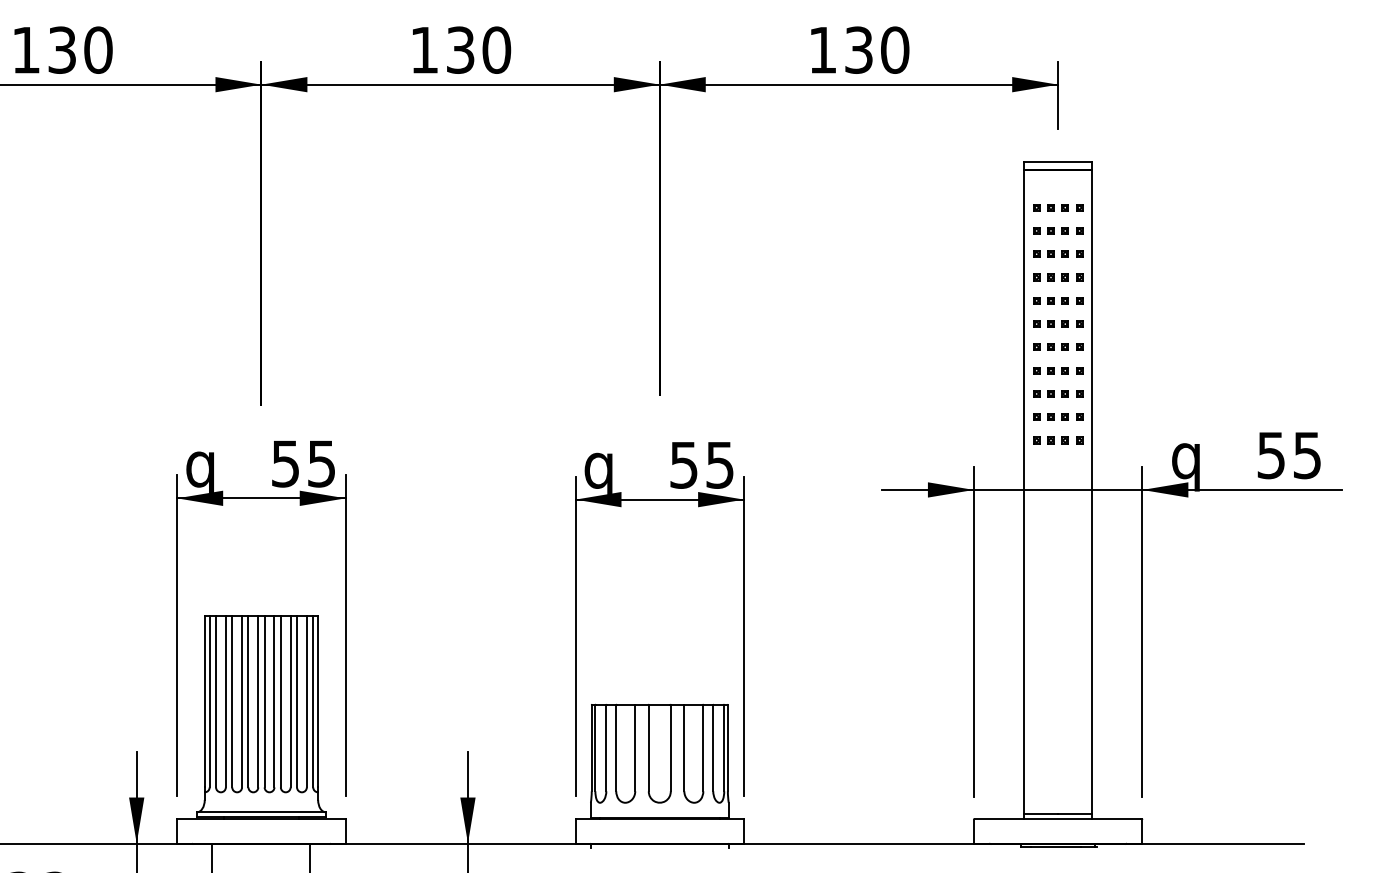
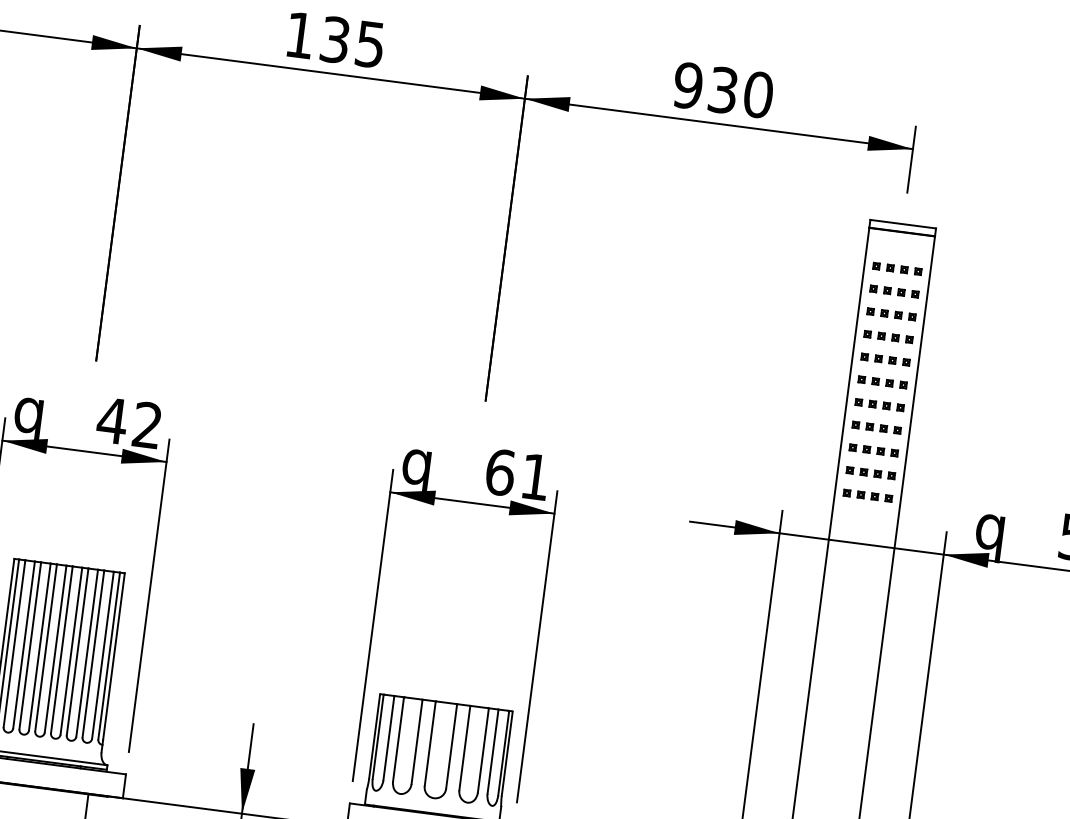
text: (496, 49) -> (370, 43), 130 -> 135
text: (822, 49) -> (687, 85), 130 -> 930
text: (302, 463) -> (128, 422), 55 -> 42
text: (701, 464) -> (517, 474), 55 -> 61

